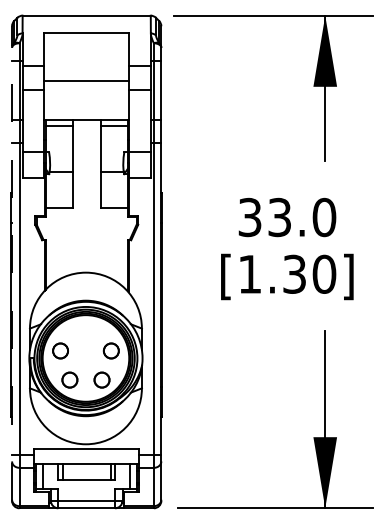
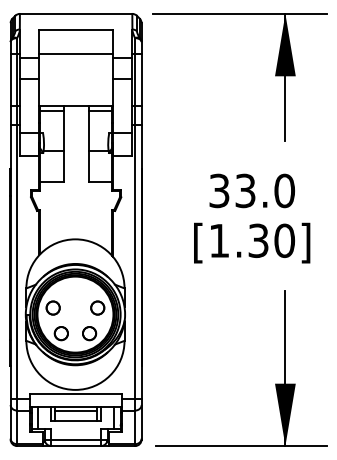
line: (86, 81) -> (75, 54), moved
line: (12, 263) -> (11, 231), dashed -> solid
line: (86, 467) -> (75, 410), added

